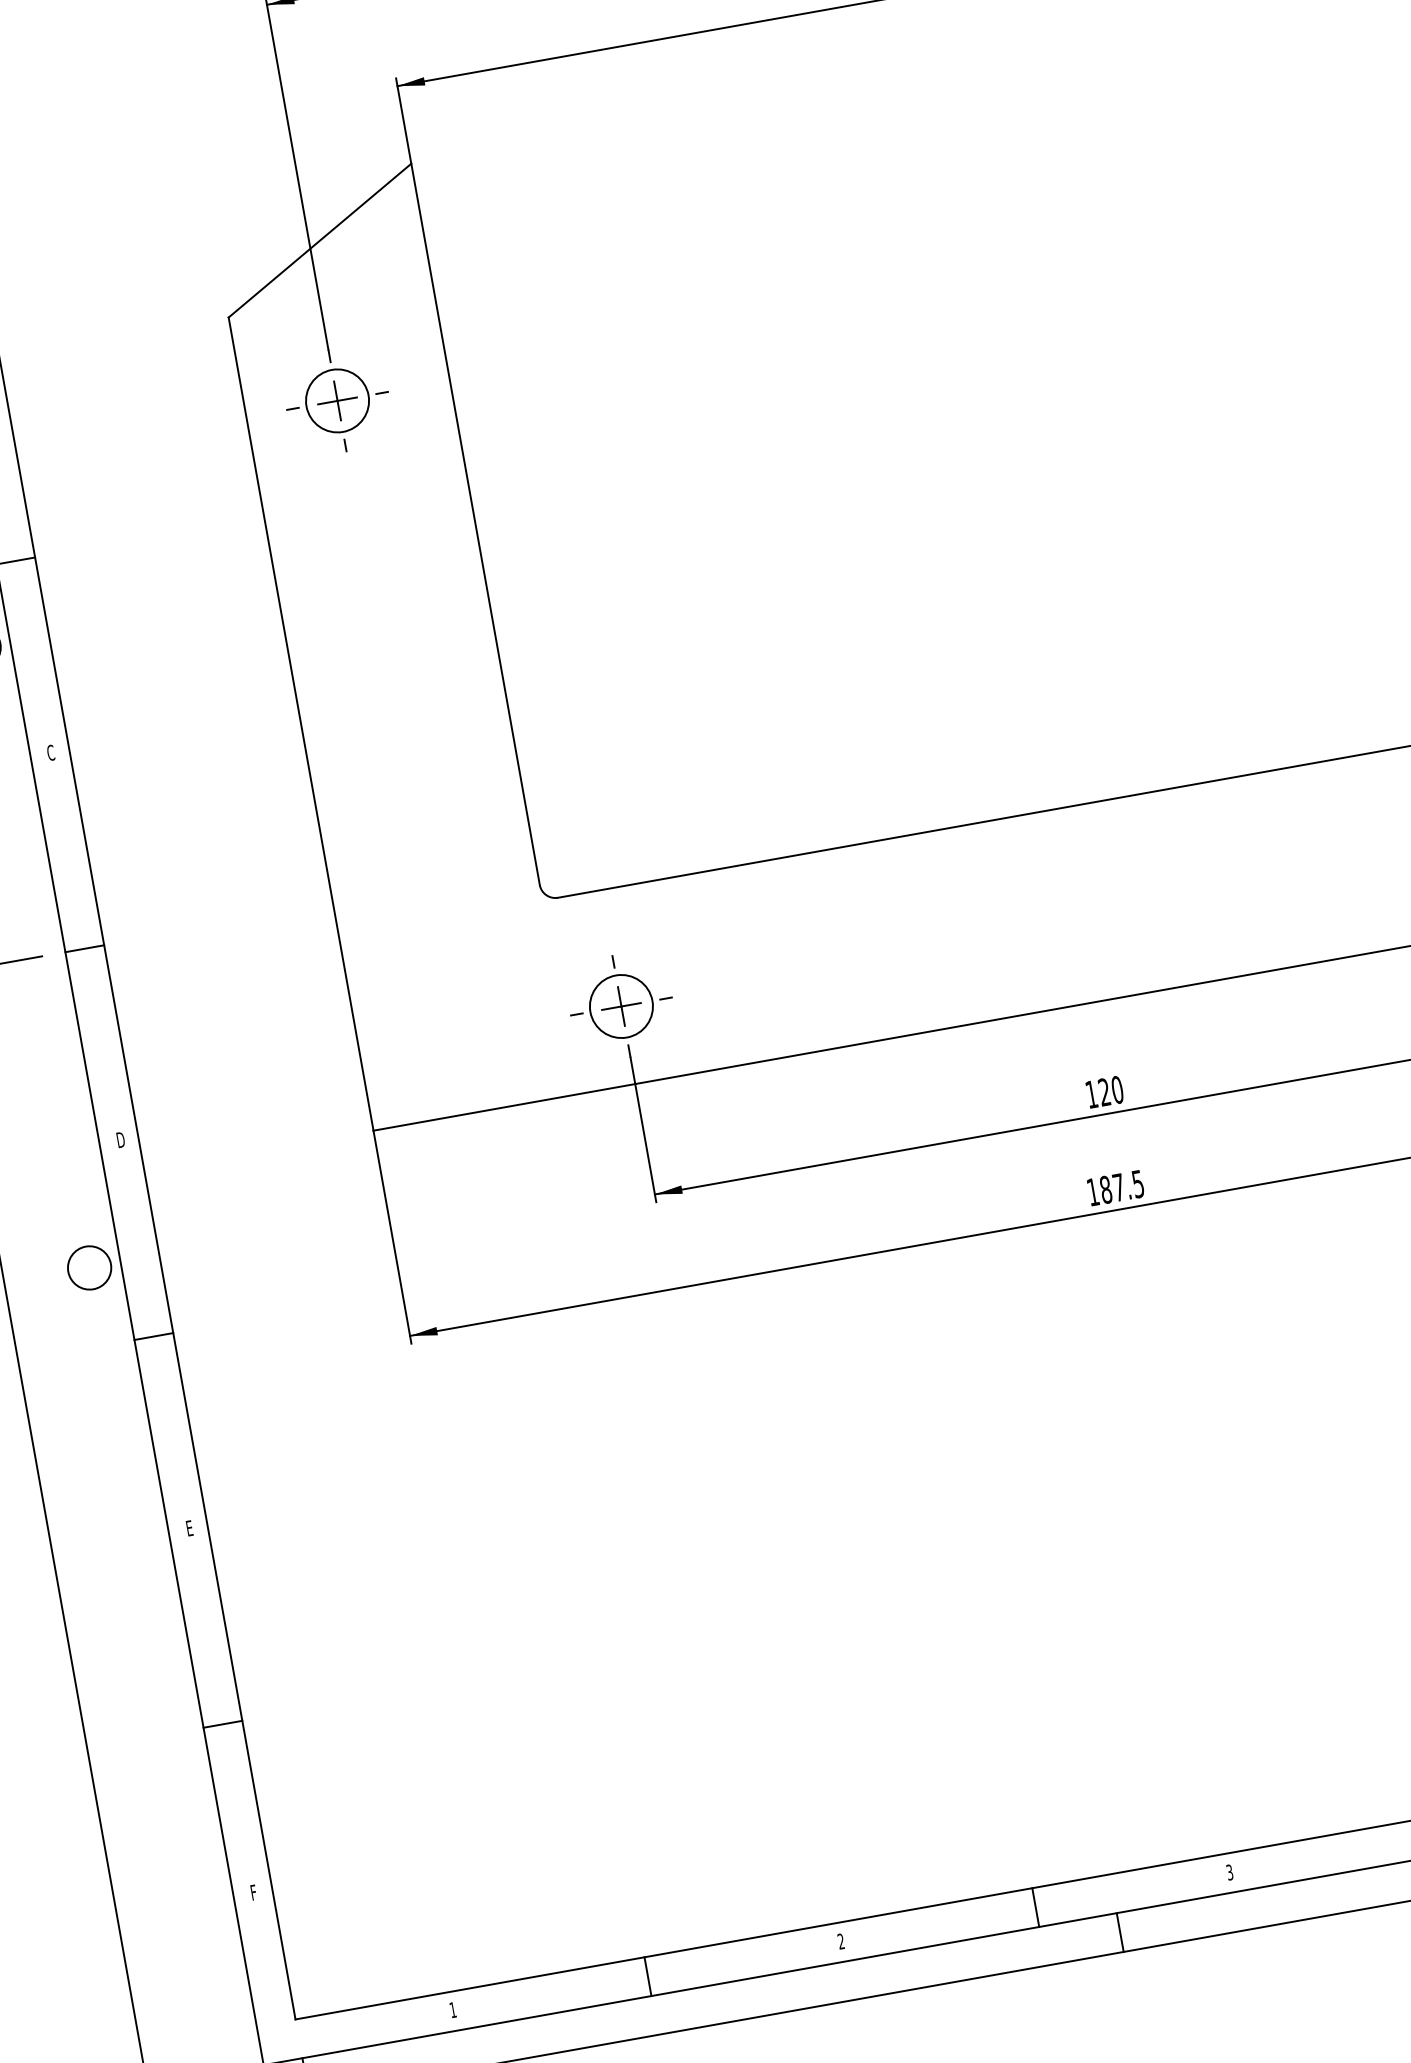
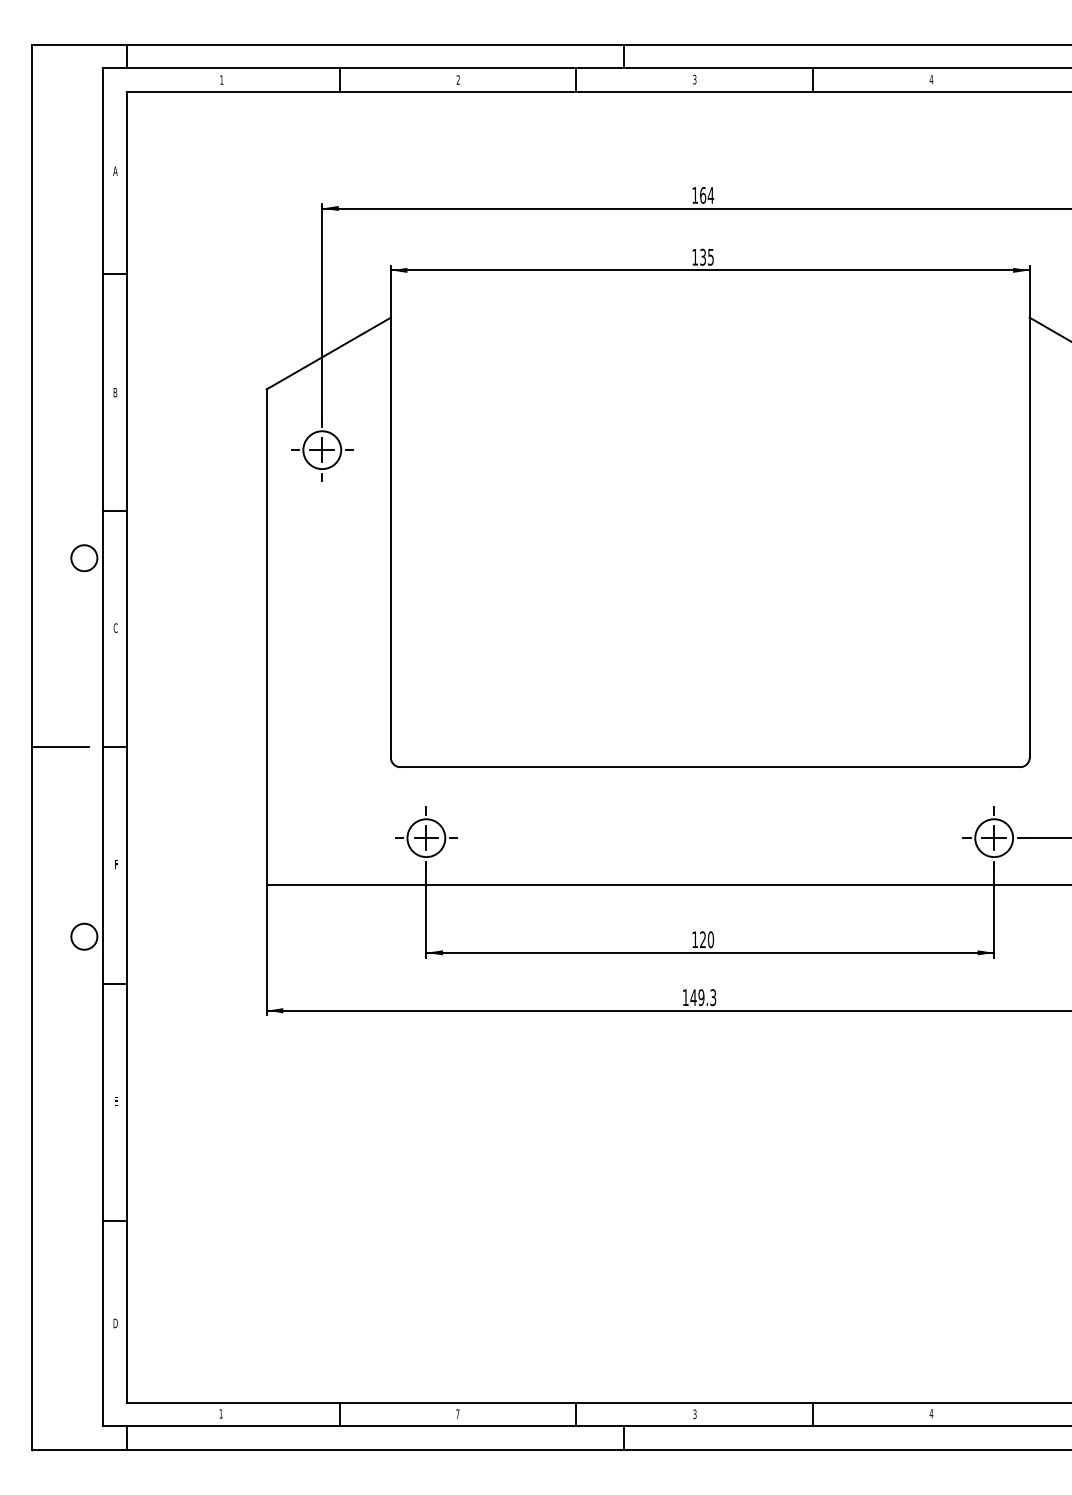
text: (120, 1138) -> (116, 863), D -> F
text: (1122, 1186) -> (703, 997), 187.5 -> 149.3
text: (253, 1892) -> (115, 1323), F -> D
text: (840, 1940) -> (457, 1413), 2 -> 7

